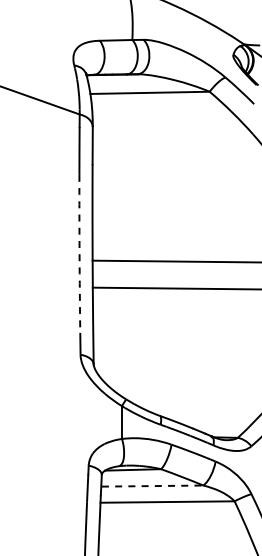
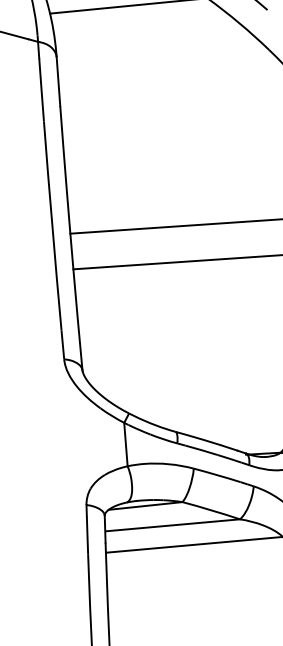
arc: (79, 253) -> (52, 225), dashed -> solid
line: (152, 486) -> (172, 525), dashed -> solid

